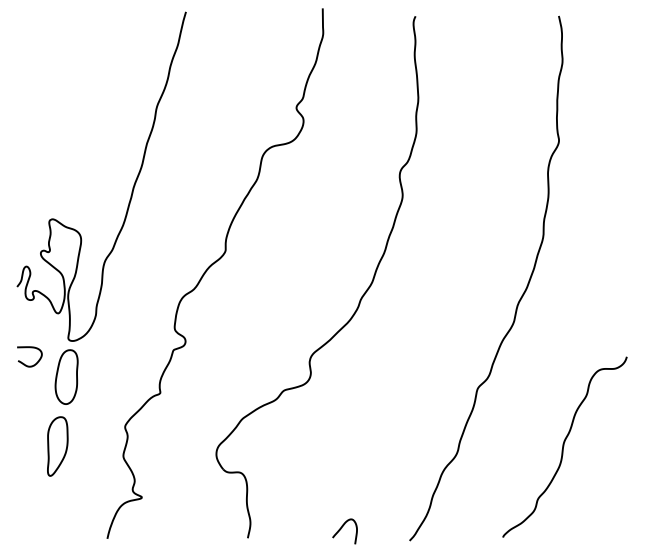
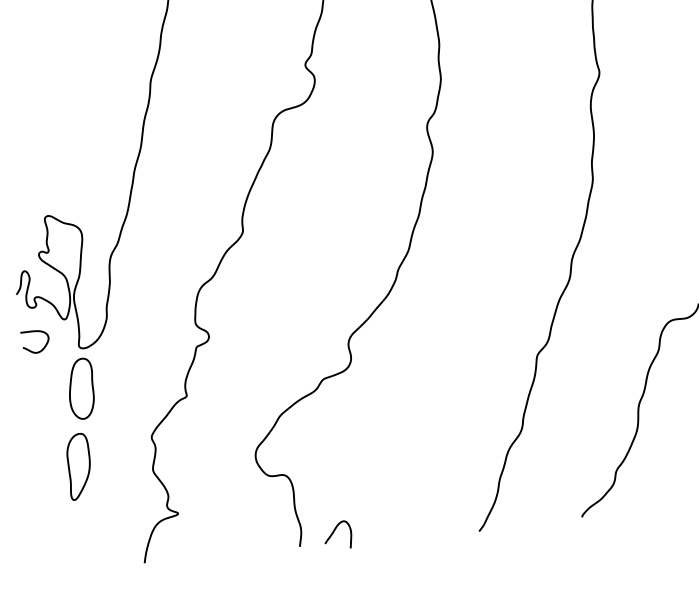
curve: (29, 348) -> (34, 332), moved
curve: (341, 529) -> (333, 533), moved

